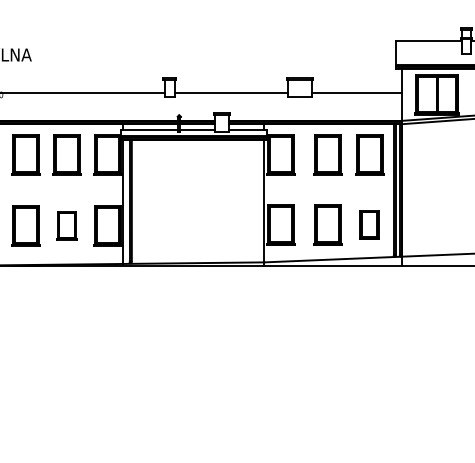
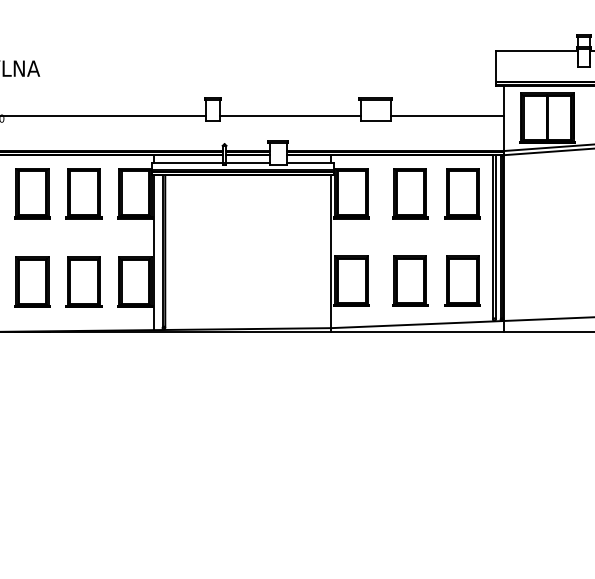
part: (369, 224) -> (462, 280), size x1.43
part: (66, 225) -> (83, 281), size x1.43

